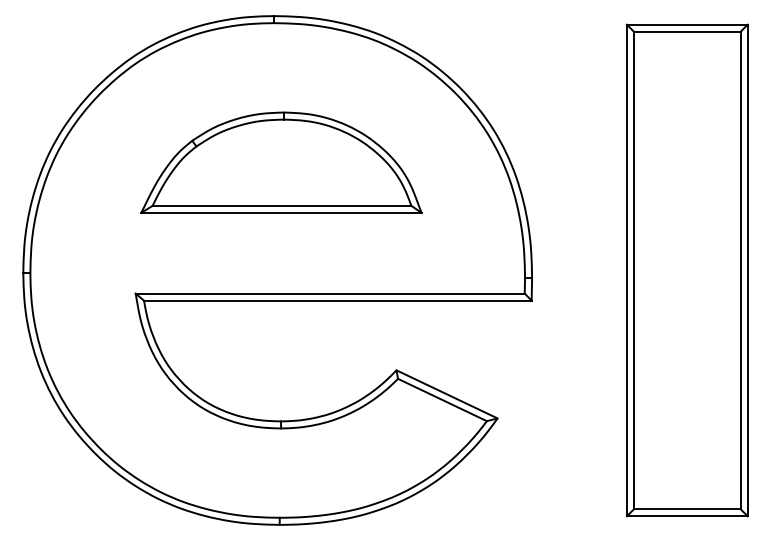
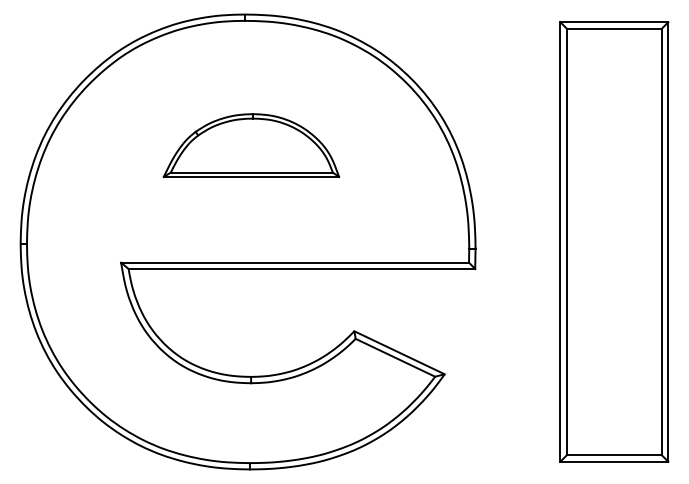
part: (281, 162) -> (251, 145), size x0.7

